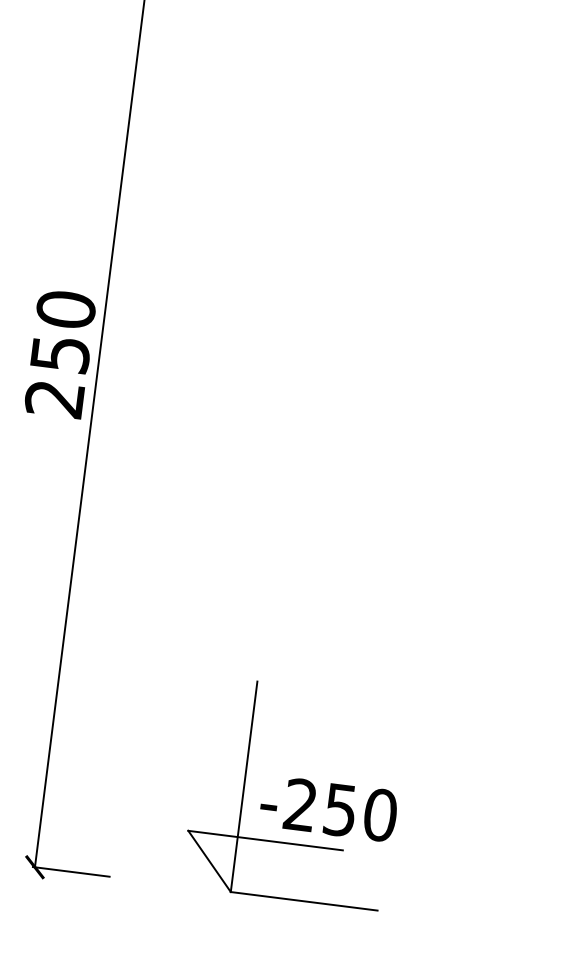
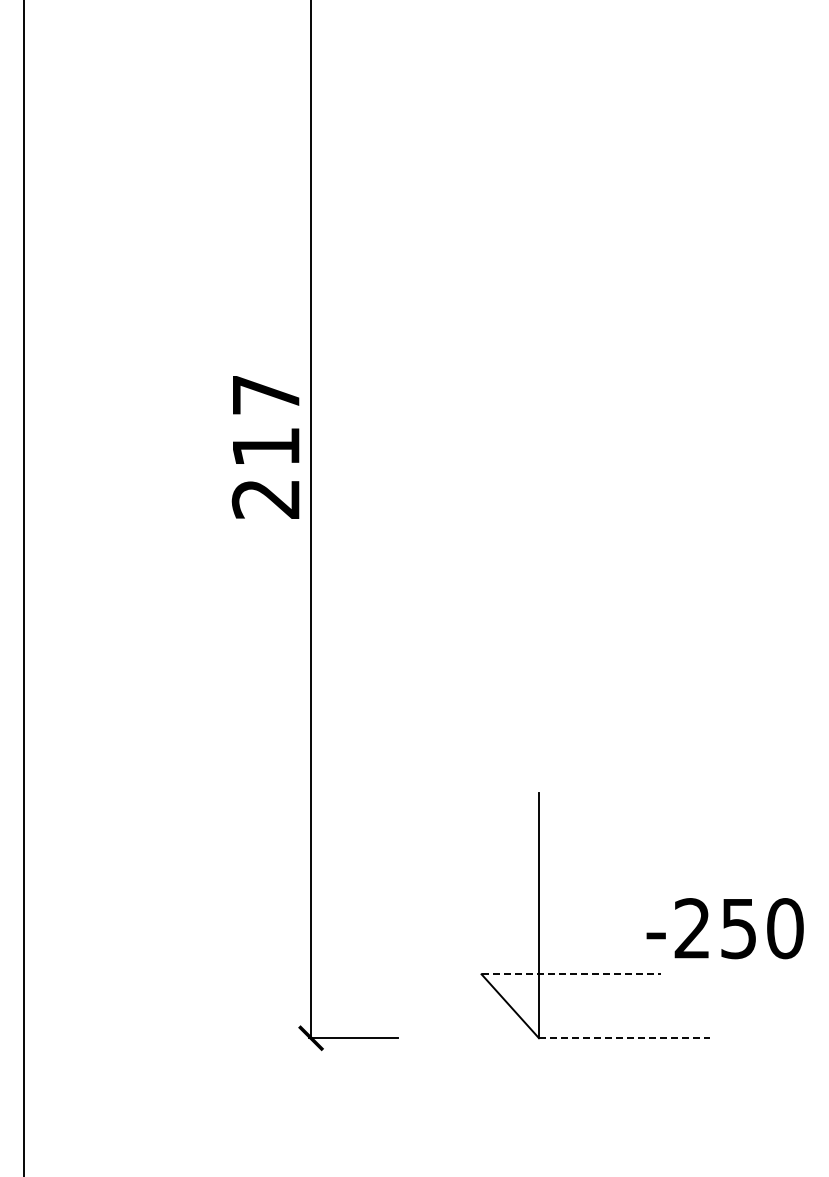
text: (62, 331) -> (265, 420), 250 -> 217
text: (328, 808) -> (724, 928), moved
line: (265, 840) -> (571, 974), solid -> dashed
line: (304, 901) -> (624, 1038), solid -> dashed

